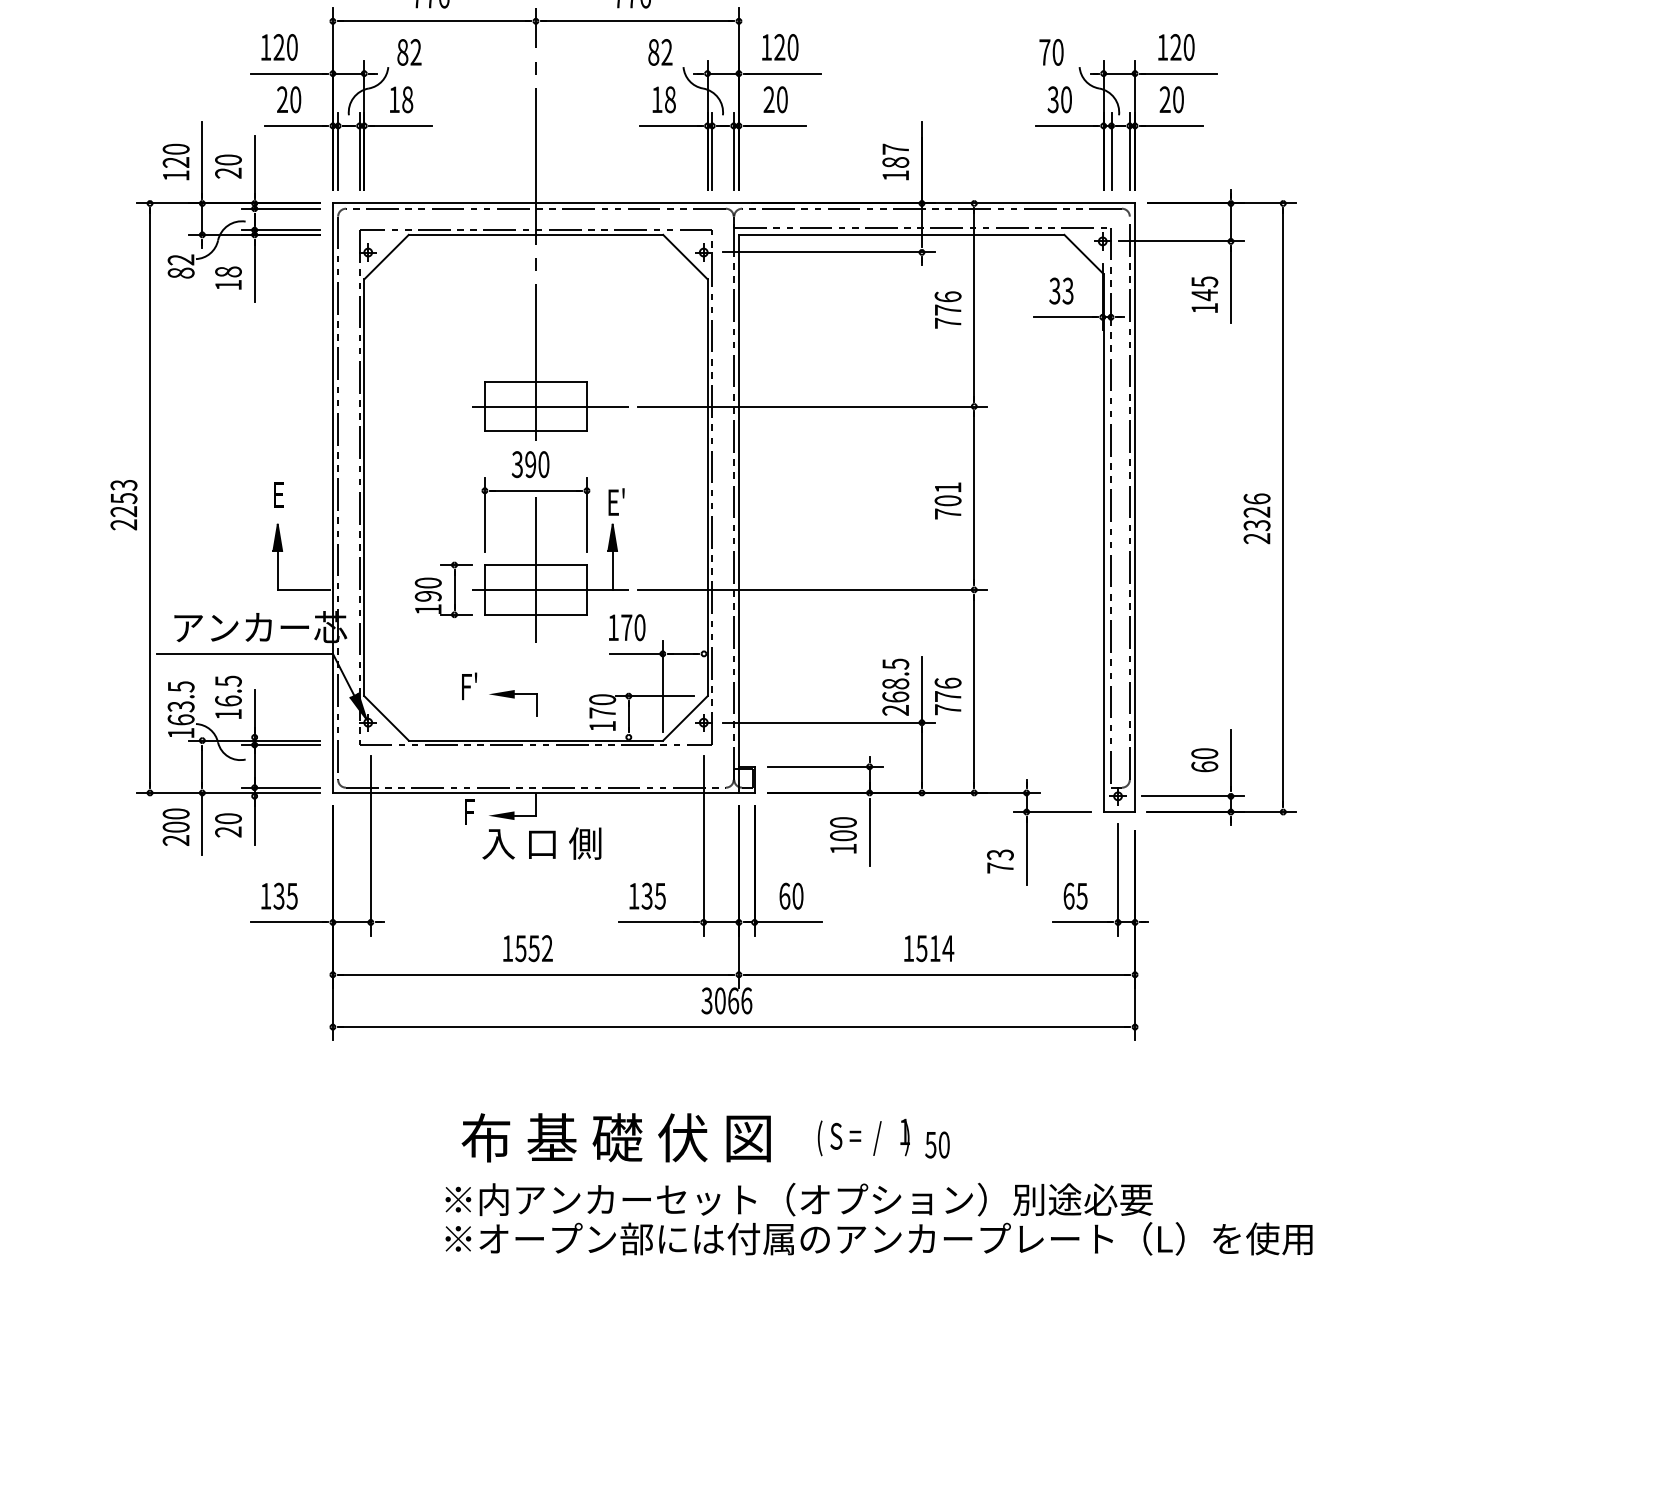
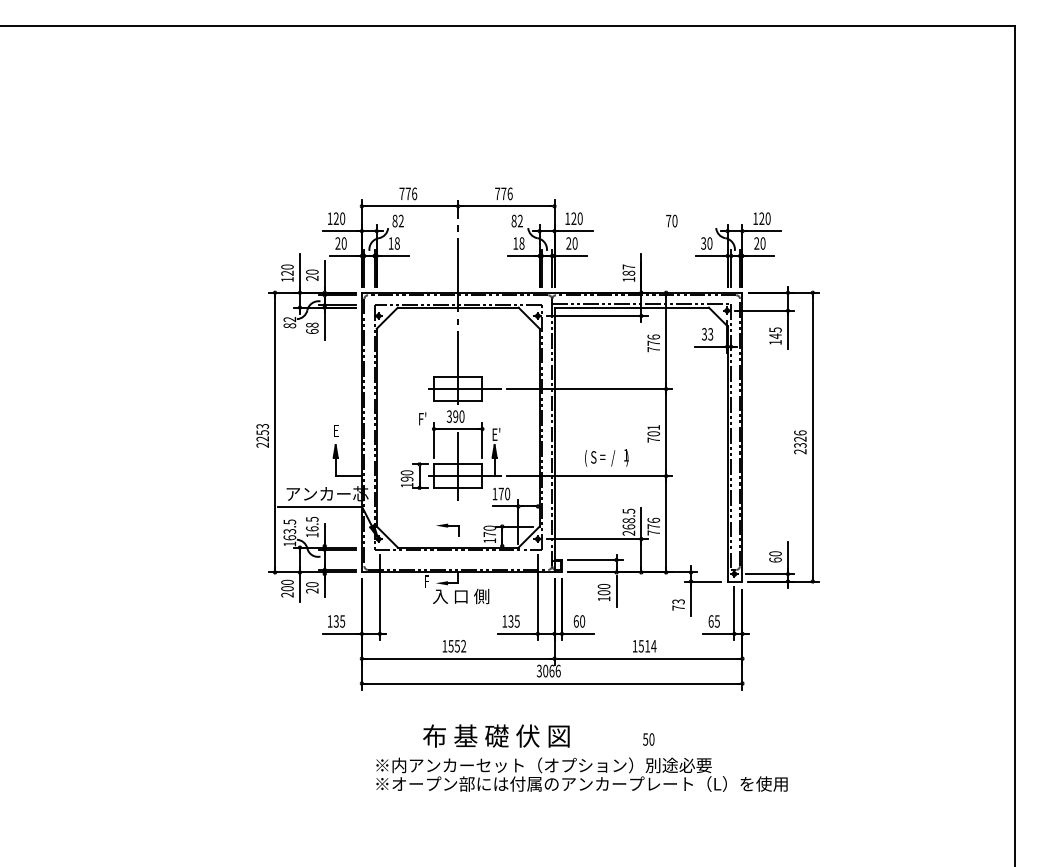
text: (1050, 51) -> (671, 220), moved
text: (228, 283) -> (312, 330), 18 -> 68
text: (469, 685) -> (422, 418), moved
text: (863, 1136) -> (606, 457), moved
text: (877, 1218) -> (581, 774), moved

